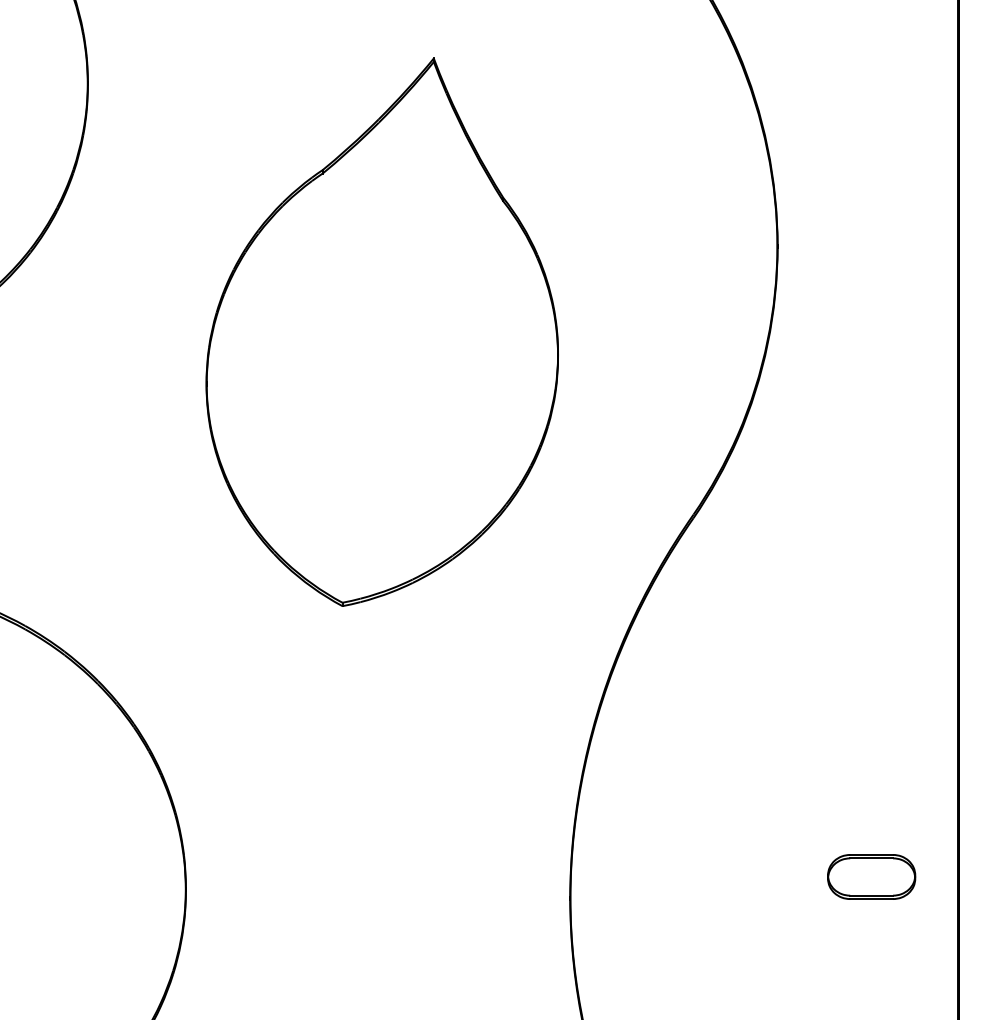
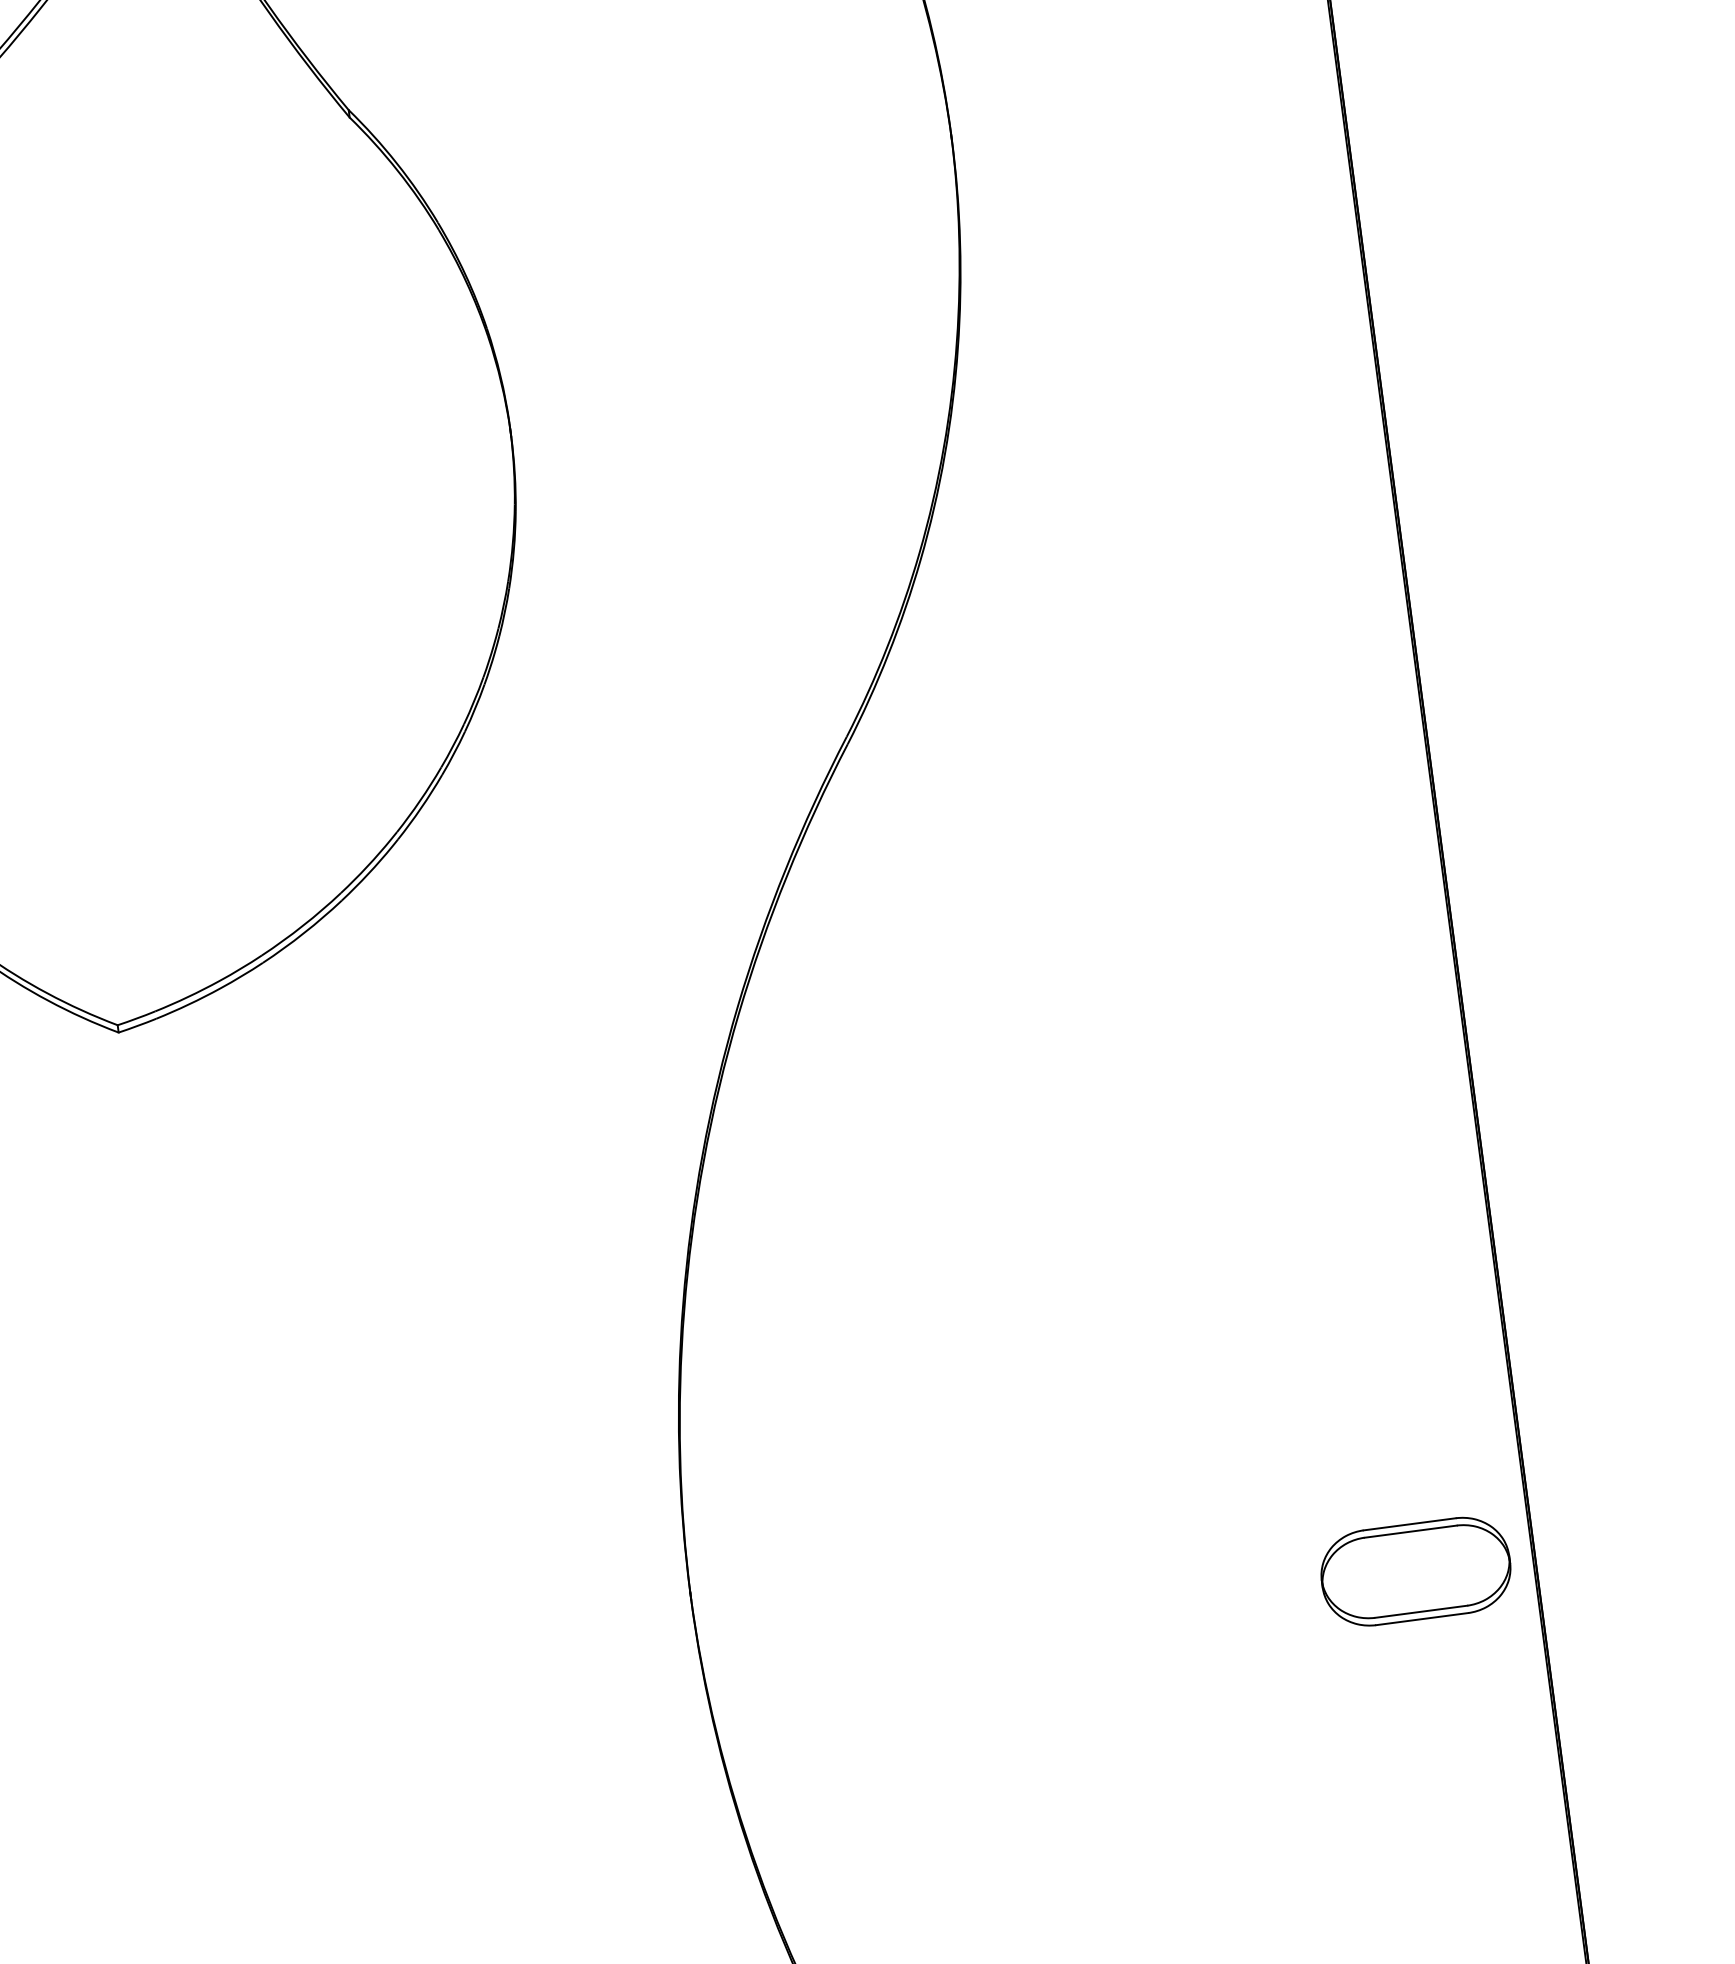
part: (871, 876) -> (1415, 1570), moved

